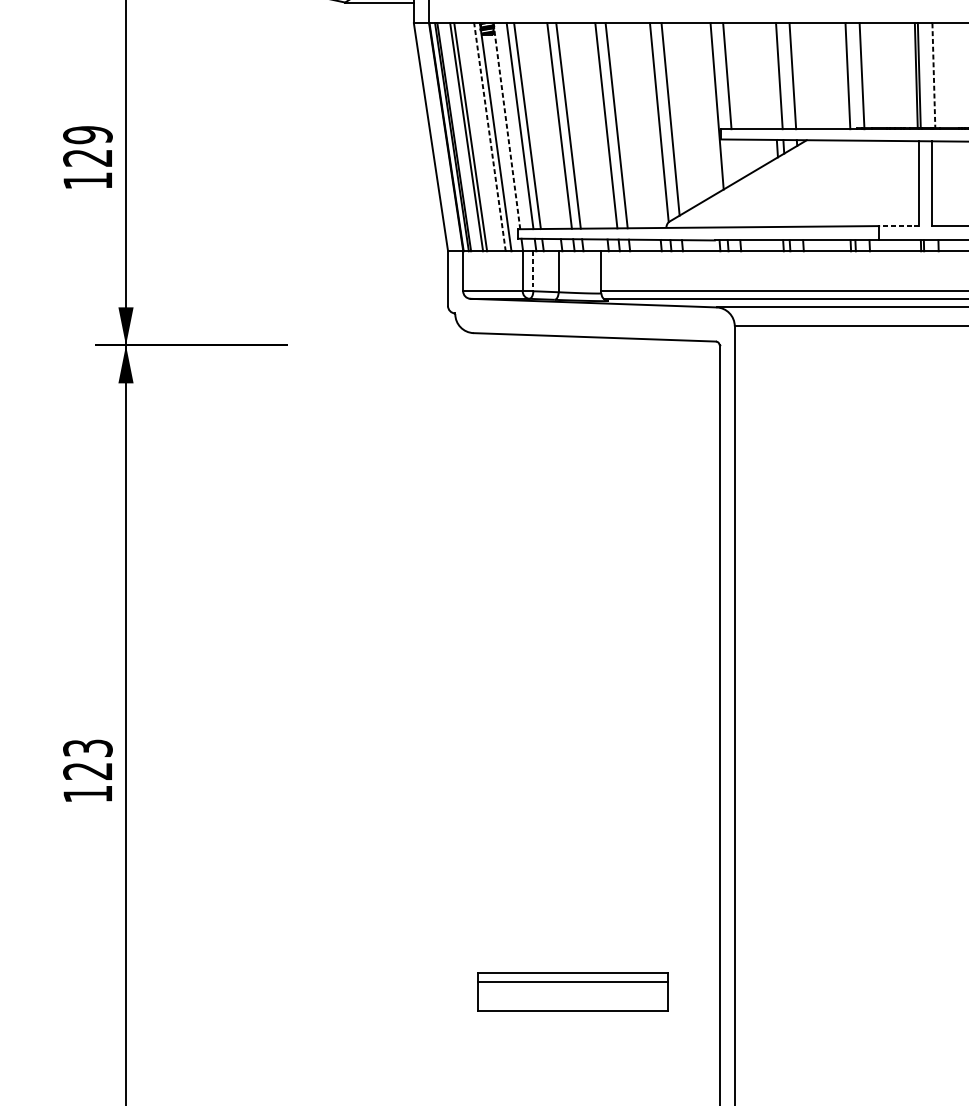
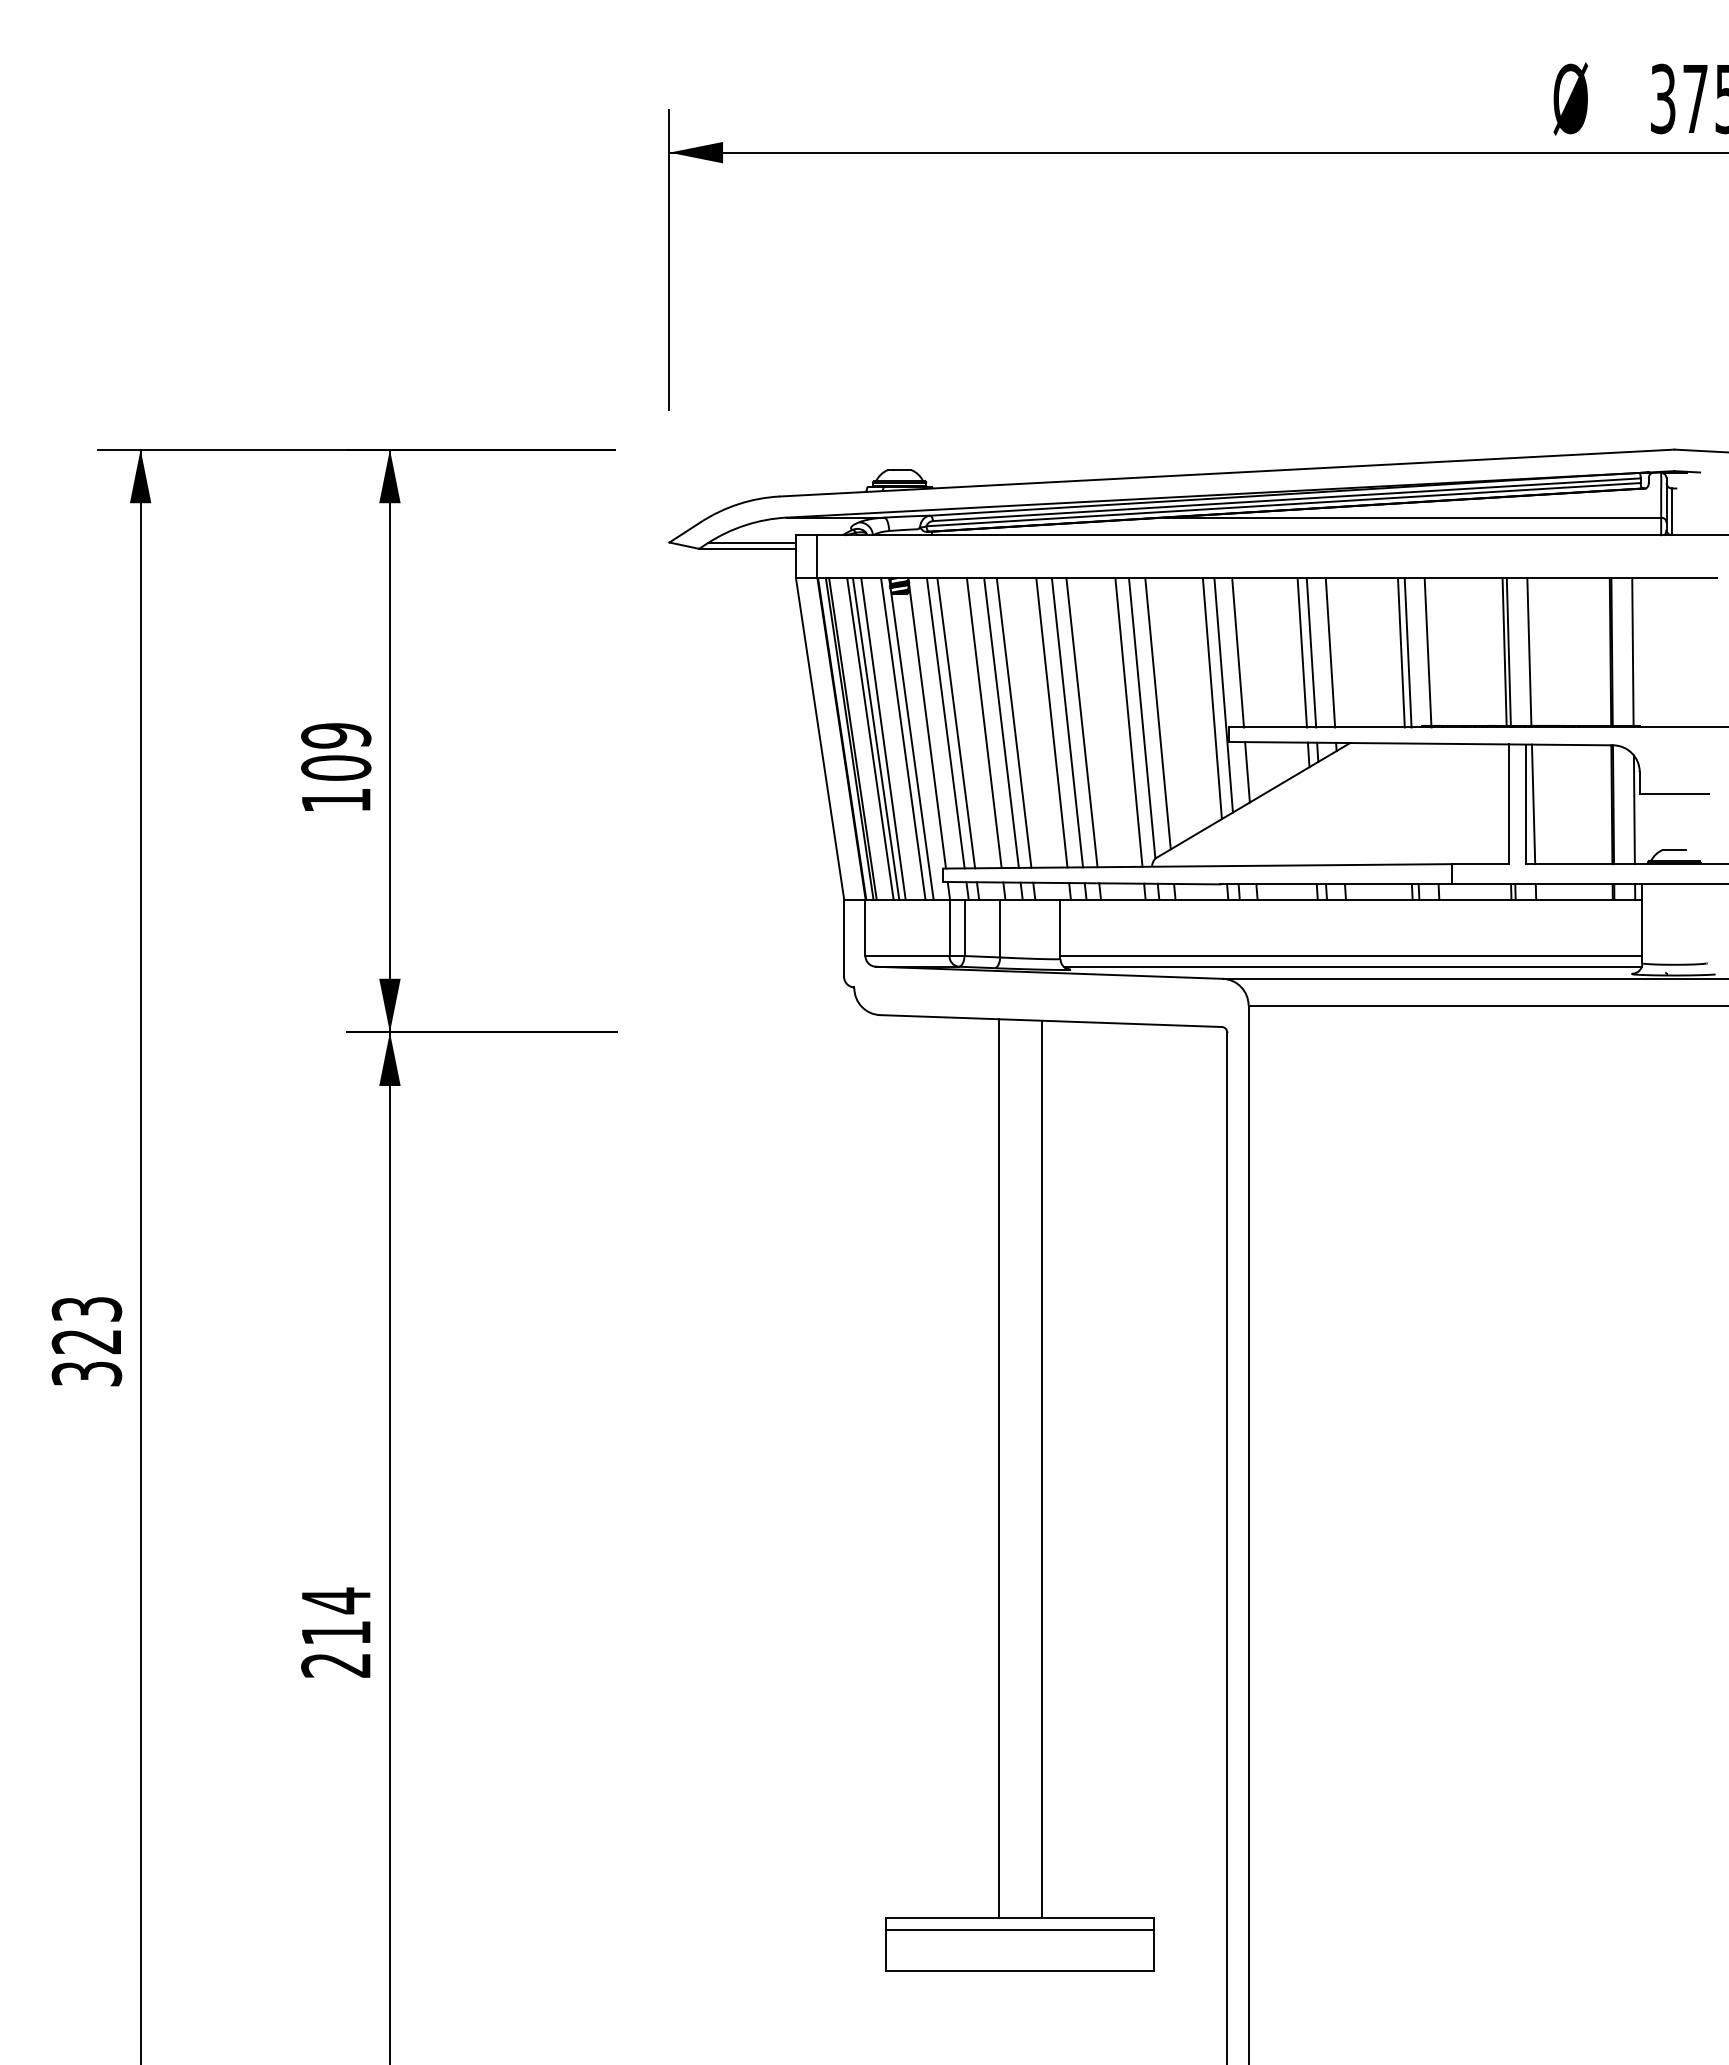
line: (772, 76) -> (1301, 652), added
line: (842, 76) -> (1400, 652), added
line: (933, 76) -> (1529, 652), dashed -> solid
line: (708, 108) -> (1211, 698), added
line: (507, 125) -> (927, 722), dashed -> solid
line: (595, 125) -> (1051, 722), added
line: (649, 125) -> (1128, 722), added
line: (546, 126) -> (983, 723), added
line: (475, 137) -> (883, 738), added
line: (490, 137) -> (903, 738), dashed -> solid
text: (88, 157) -> (336, 767), 129 -> 109
line: (734, 161) -> (1247, 772), added
line: (936, 183) -> (1533, 804), added
line: (899, 226) -> (1480, 864), dashed -> solid
line: (533, 271) -> (964, 928), dashed -> solid
line: (557, 654) -> (998, 1468), added
line: (587, 654) -> (1041, 1468), added
text: (88, 770) -> (336, 1632), 123 -> 214

